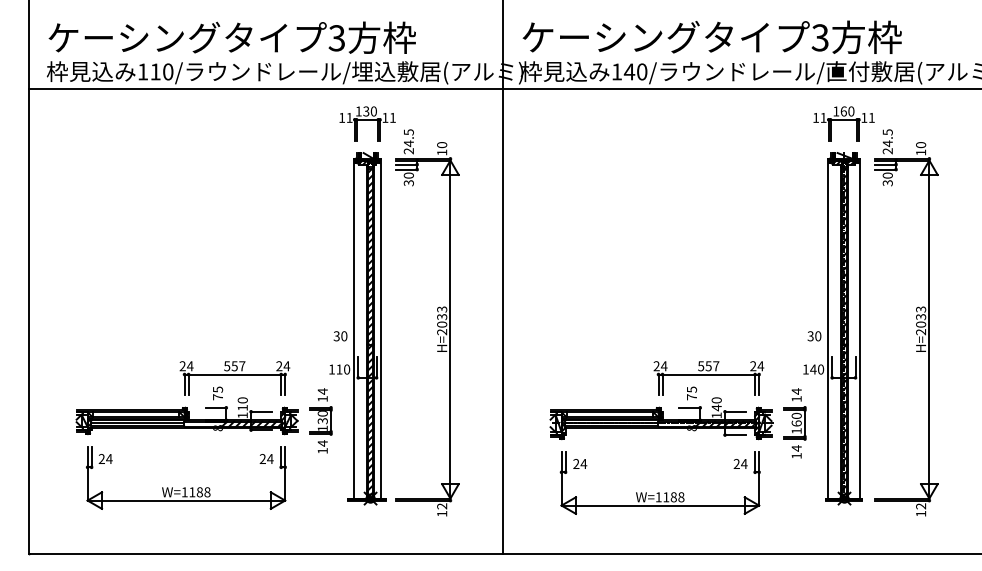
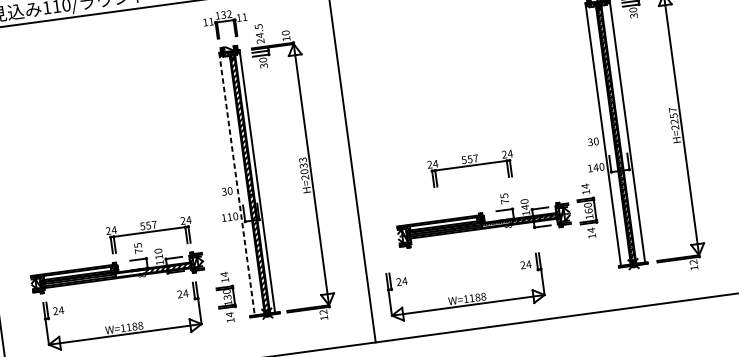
text: (373, 111) -> (229, 14), 130 -> 132
text: (921, 316) -> (674, 115), H=2033 -> H=2257
line: (354, 328) -> (237, 183), solid -> dashed
part: (708, 378) -> (471, 168), moved
part: (320, 420) -> (225, 297), moved
part: (659, 492) -> (466, 295), moved

